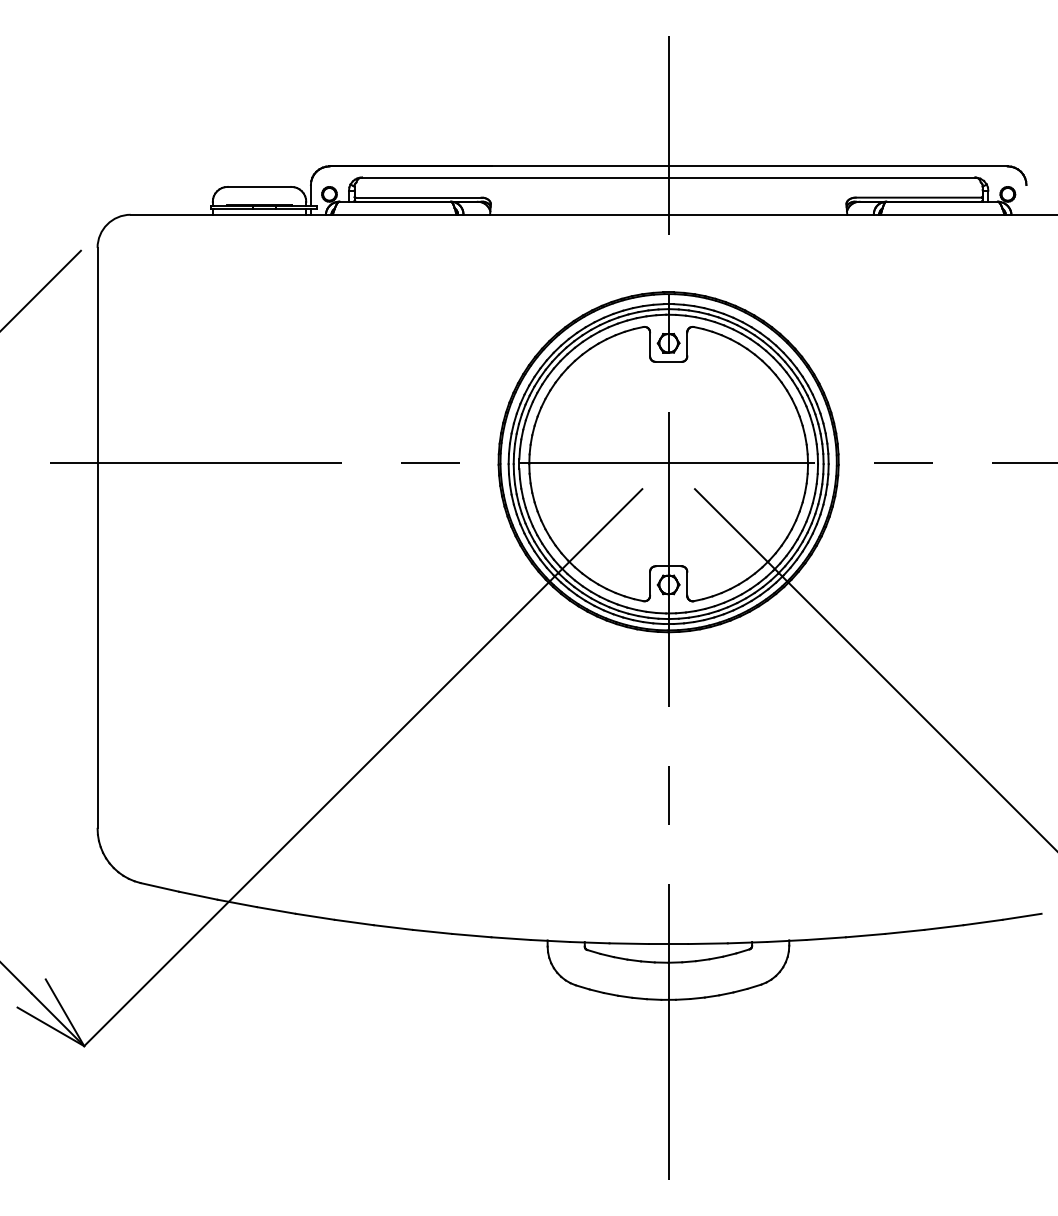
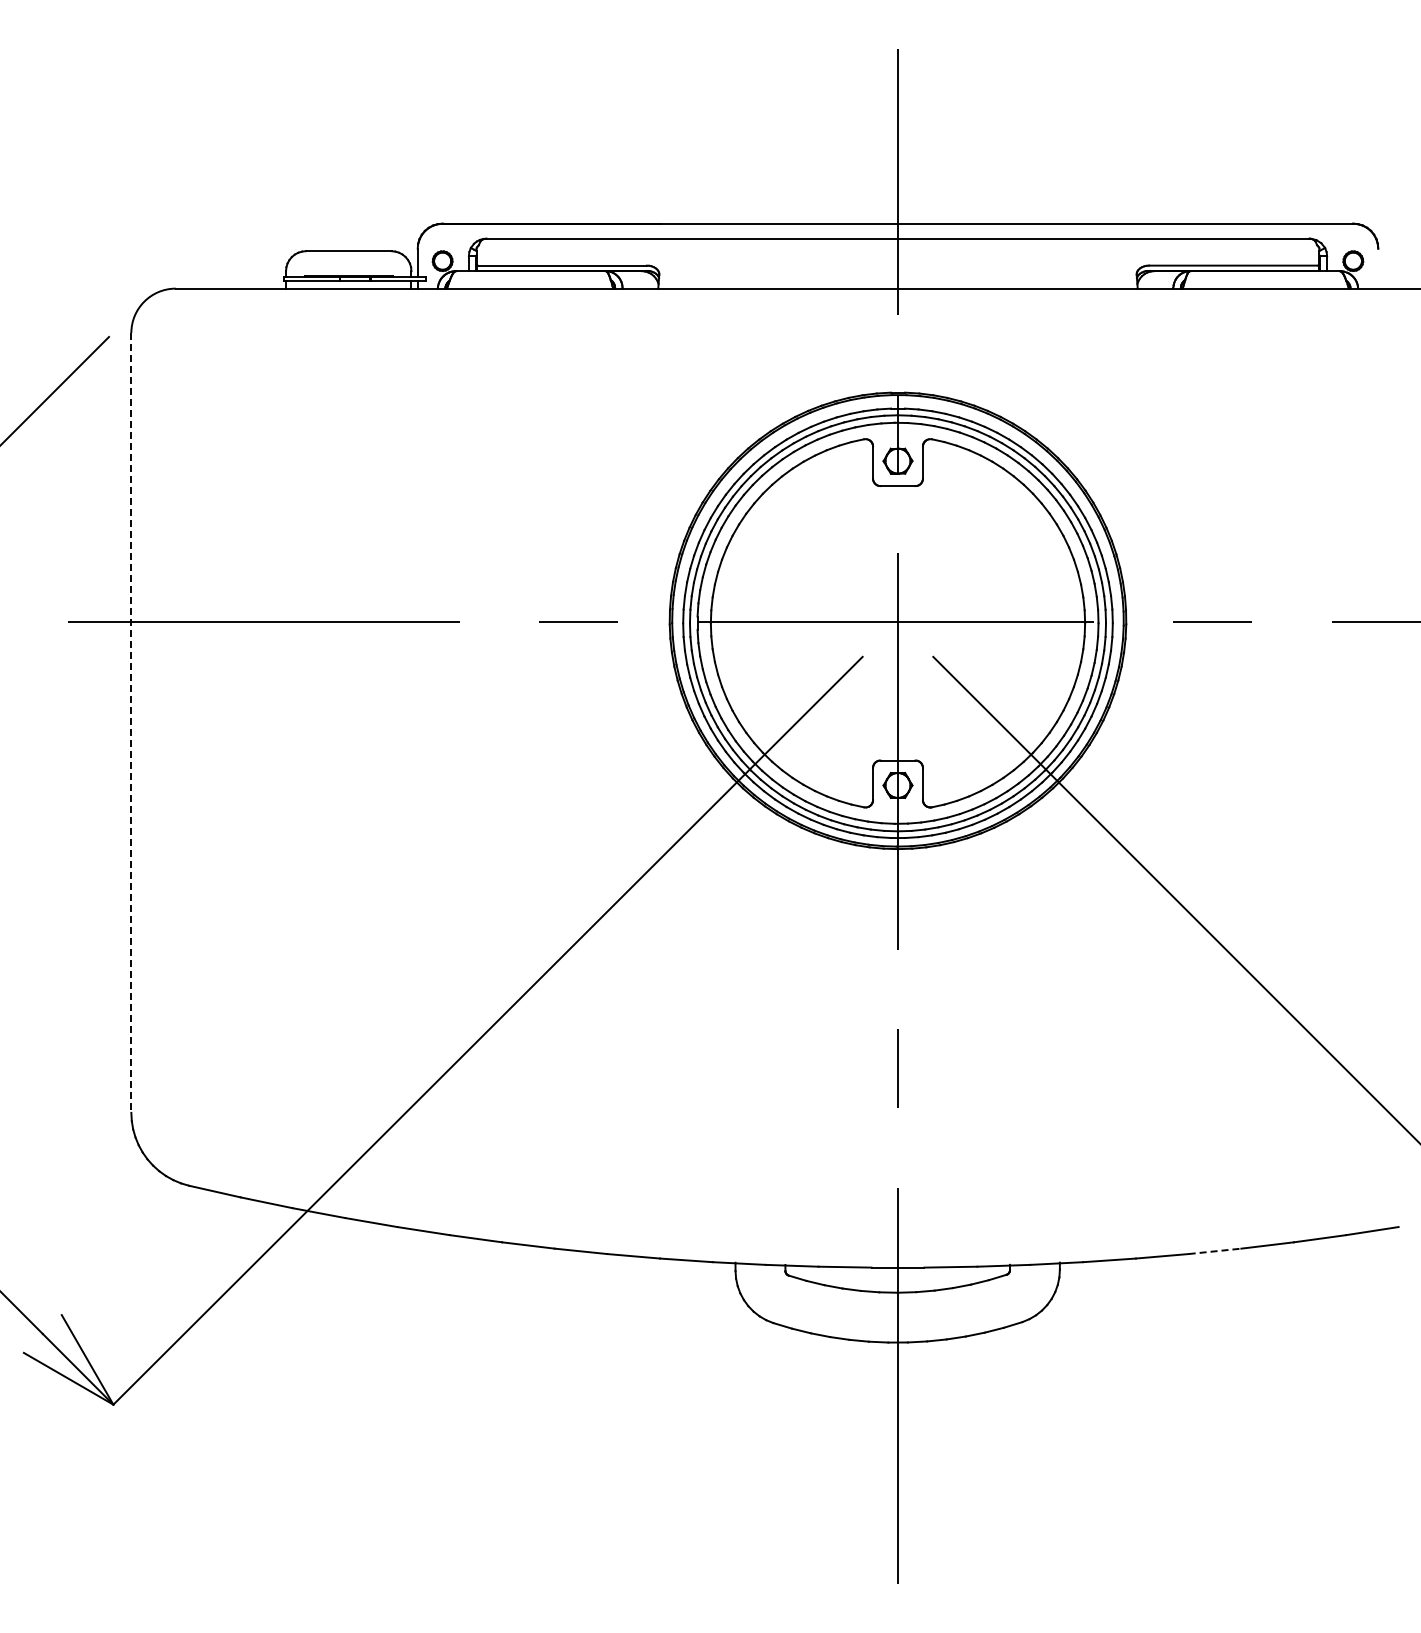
line: (97, 538) -> (131, 723), solid -> dashed
line: (905, 932) -> (1215, 1251), solid -> dashed

